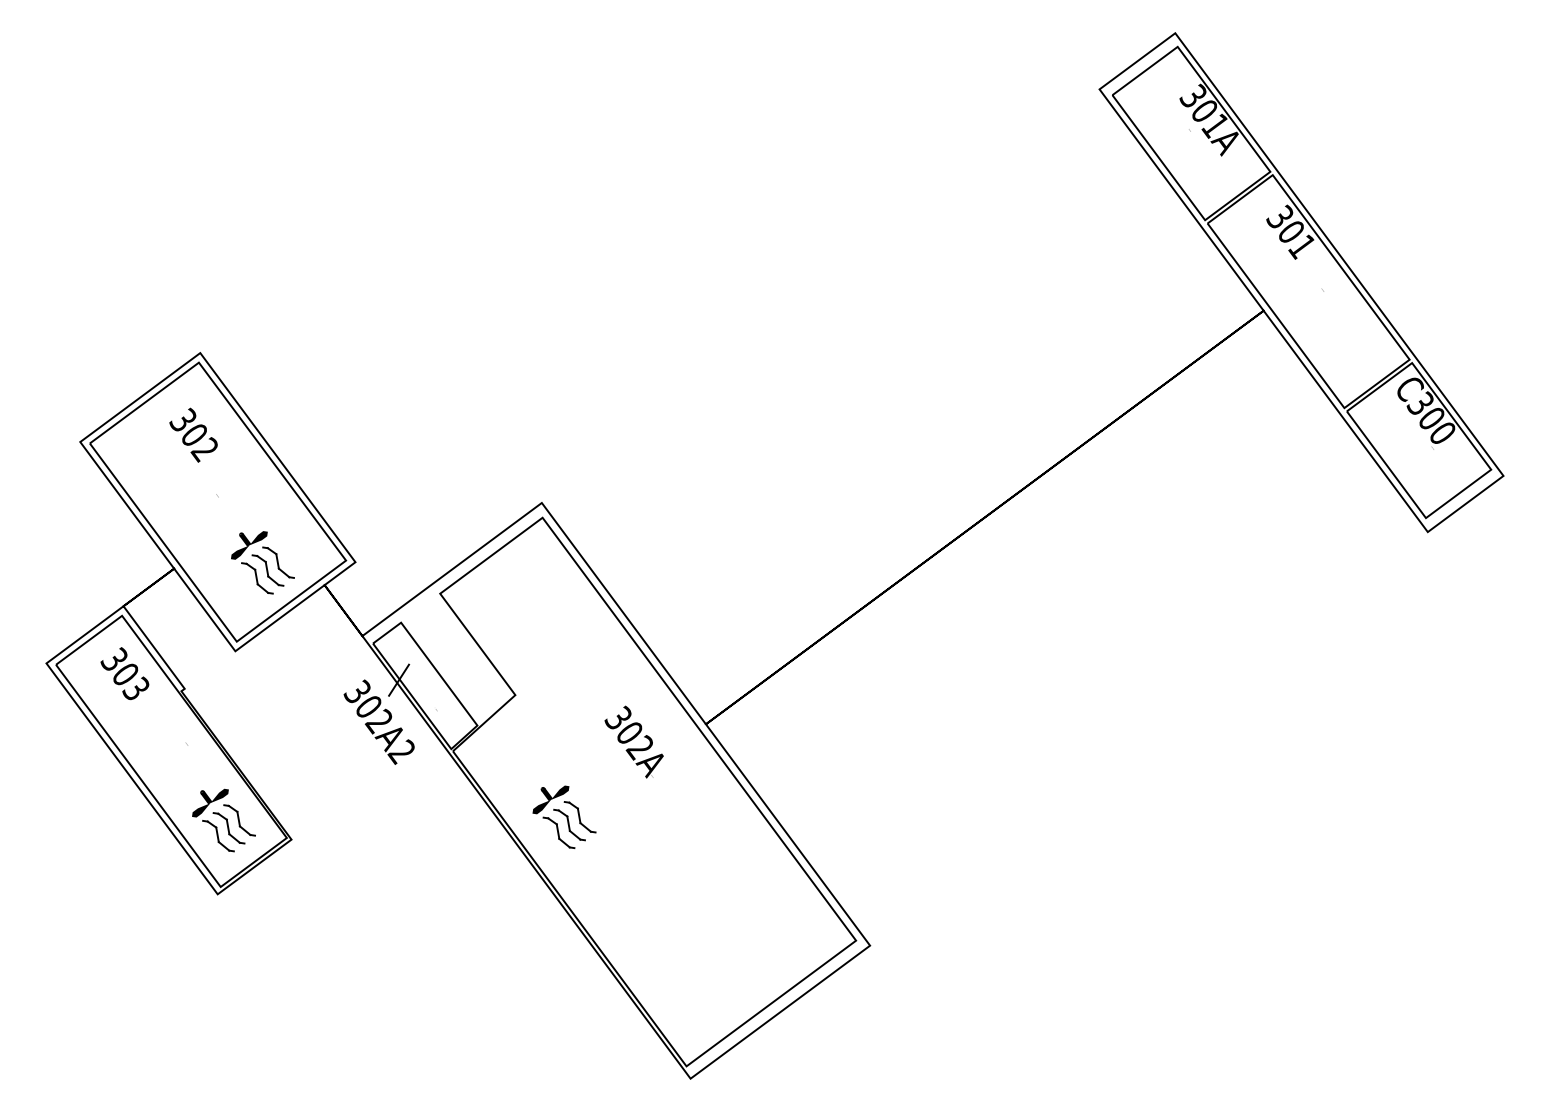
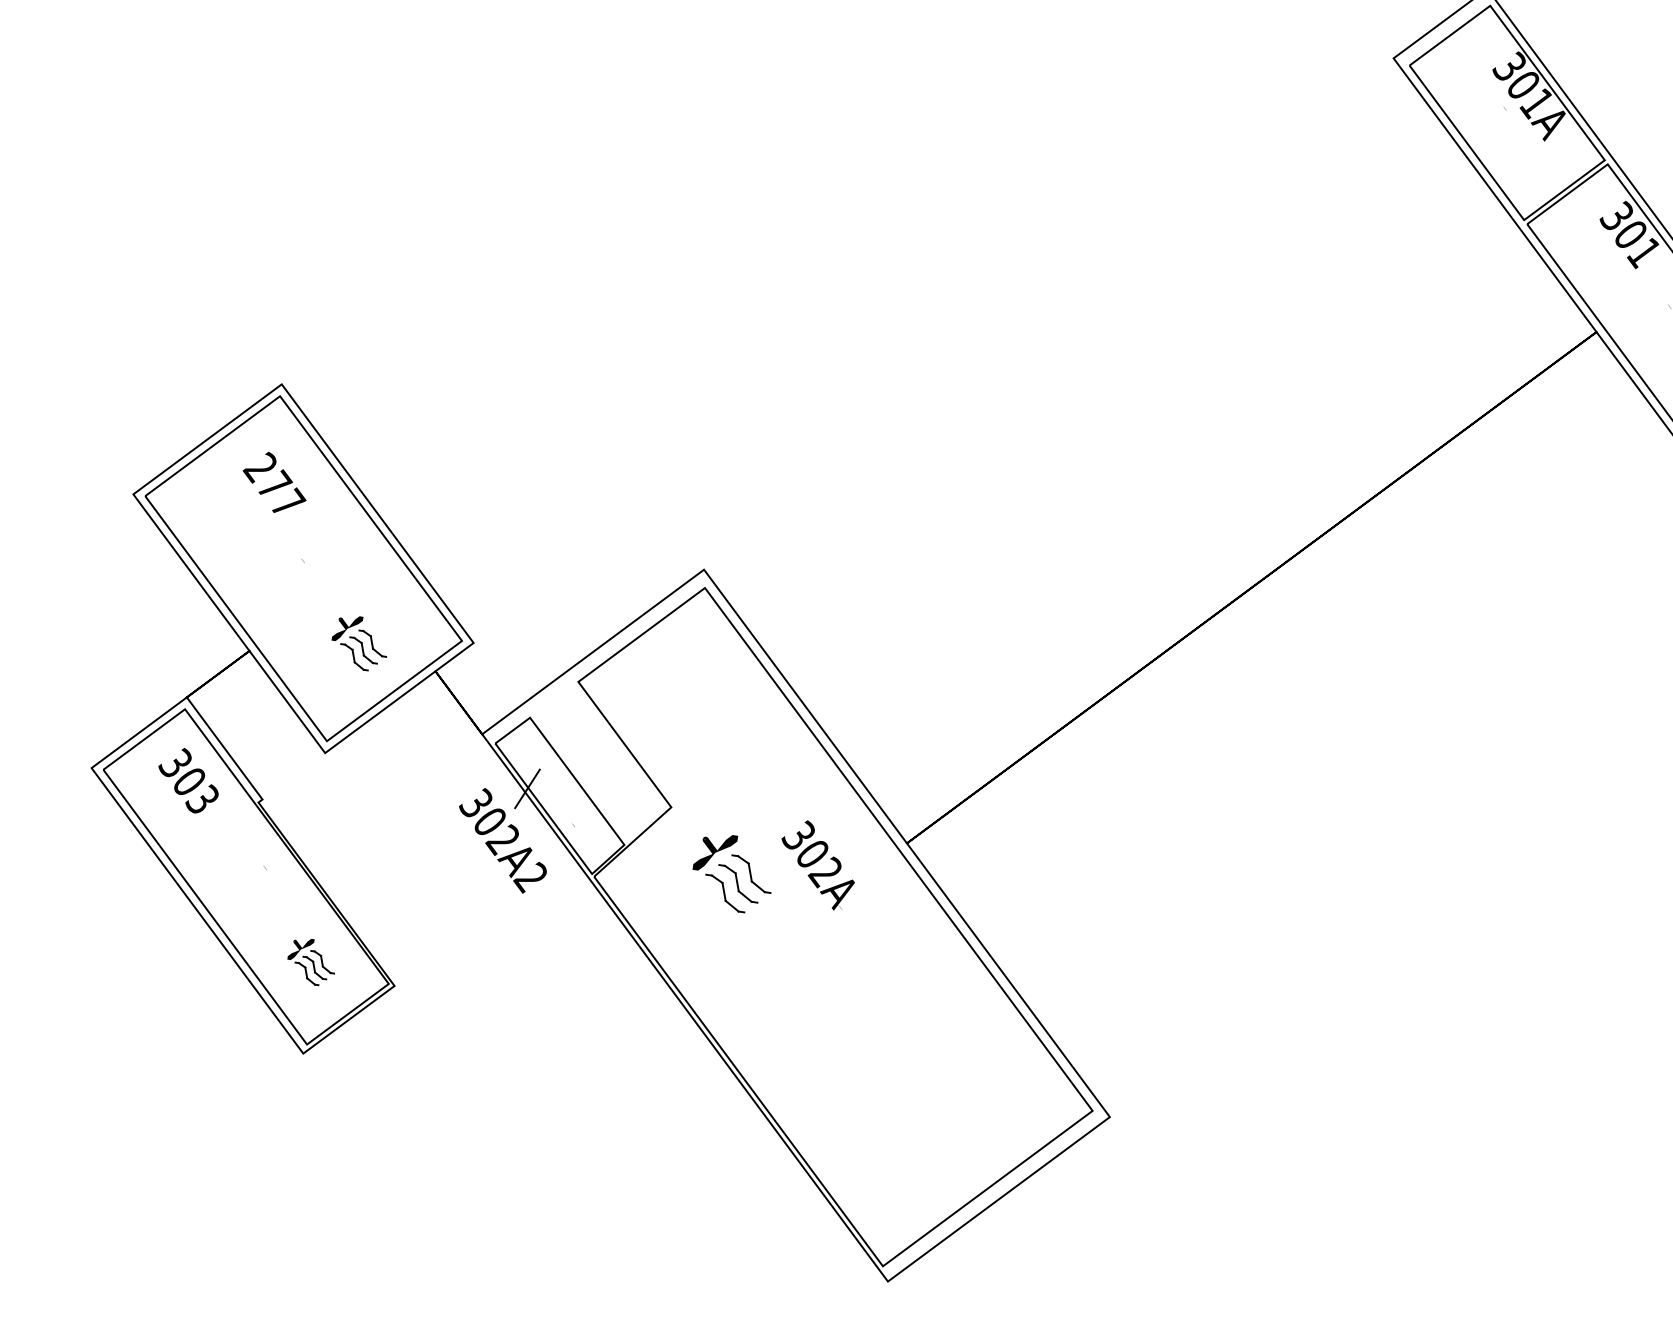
text: (194, 434) -> (274, 485), 302 -> 277
part: (262, 562) -> (358, 643), size x0.7
part: (564, 816) -> (732, 873), moved
part: (223, 820) -> (310, 962), size x0.6

